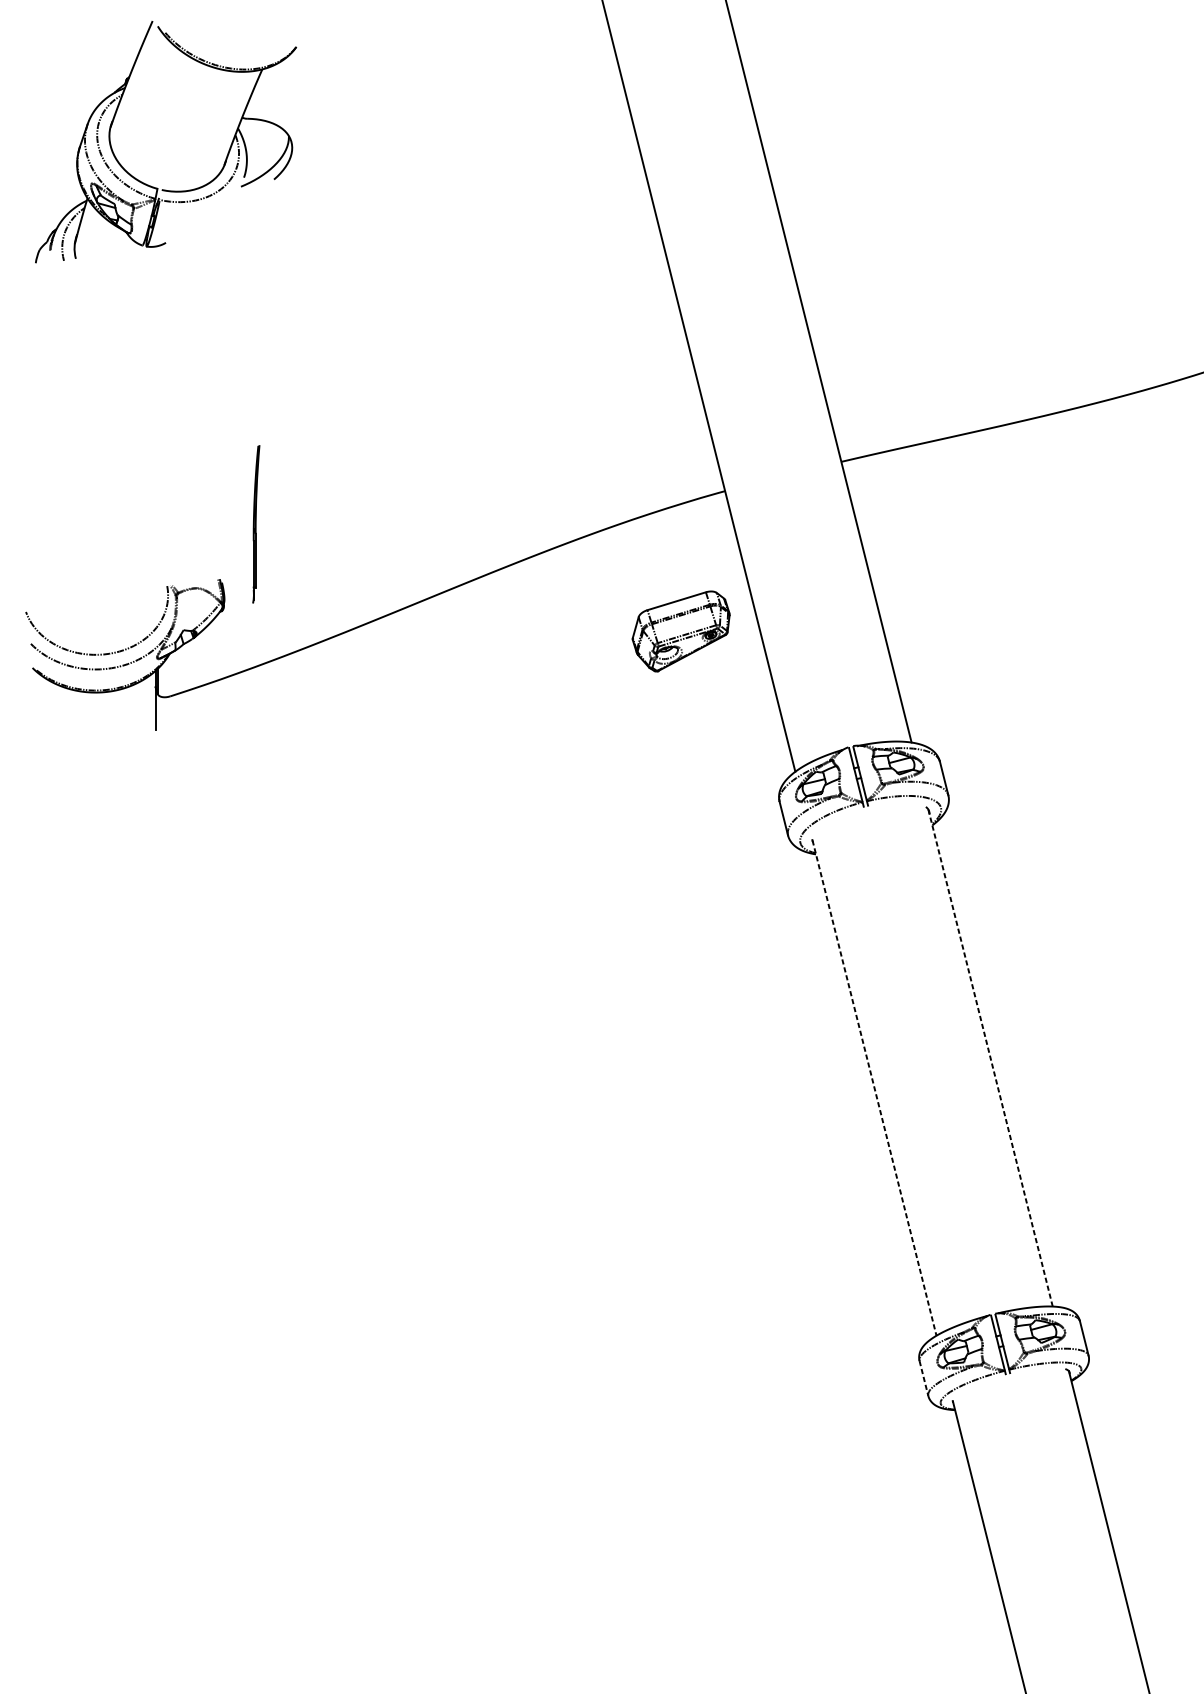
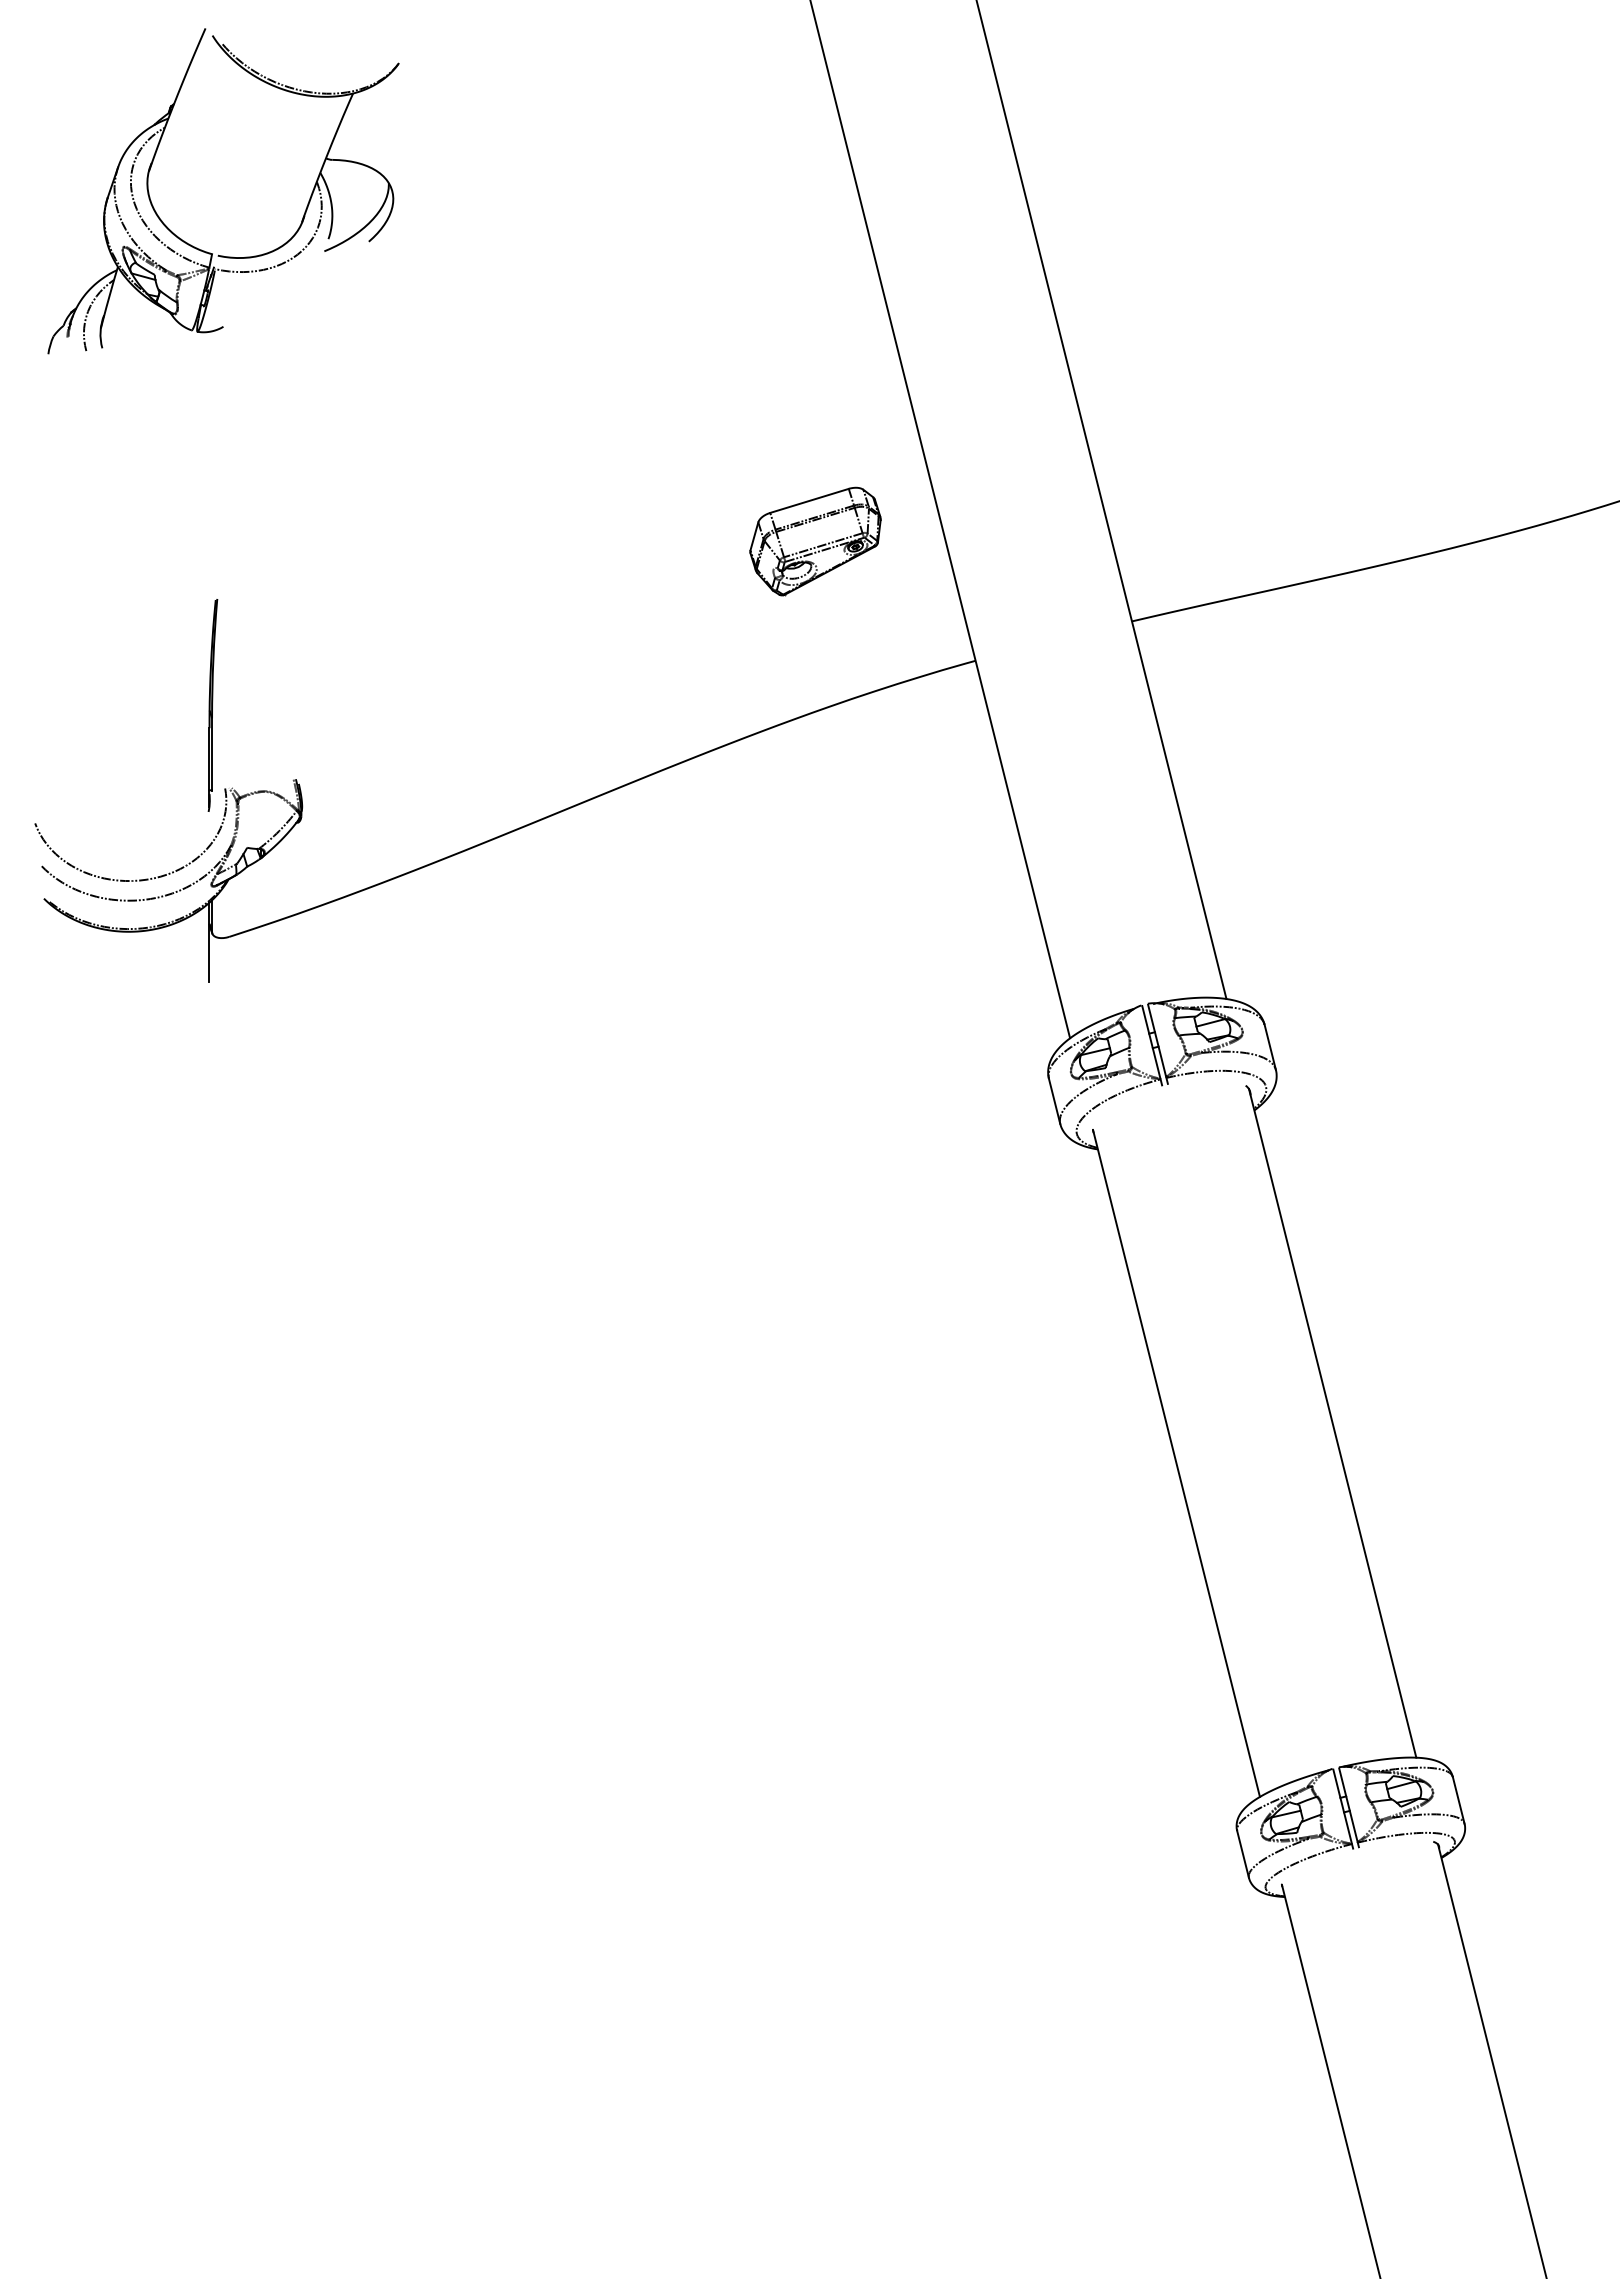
part: (255, 524) -> (212, 705), moved
part: (681, 631) -> (815, 541), moved
line: (990, 1058) -> (1332, 1423), dashed -> solid
line: (874, 1088) -> (1176, 1464), dashed -> solid
line: (924, 1378) -> (1243, 1854), dashed -> solid

